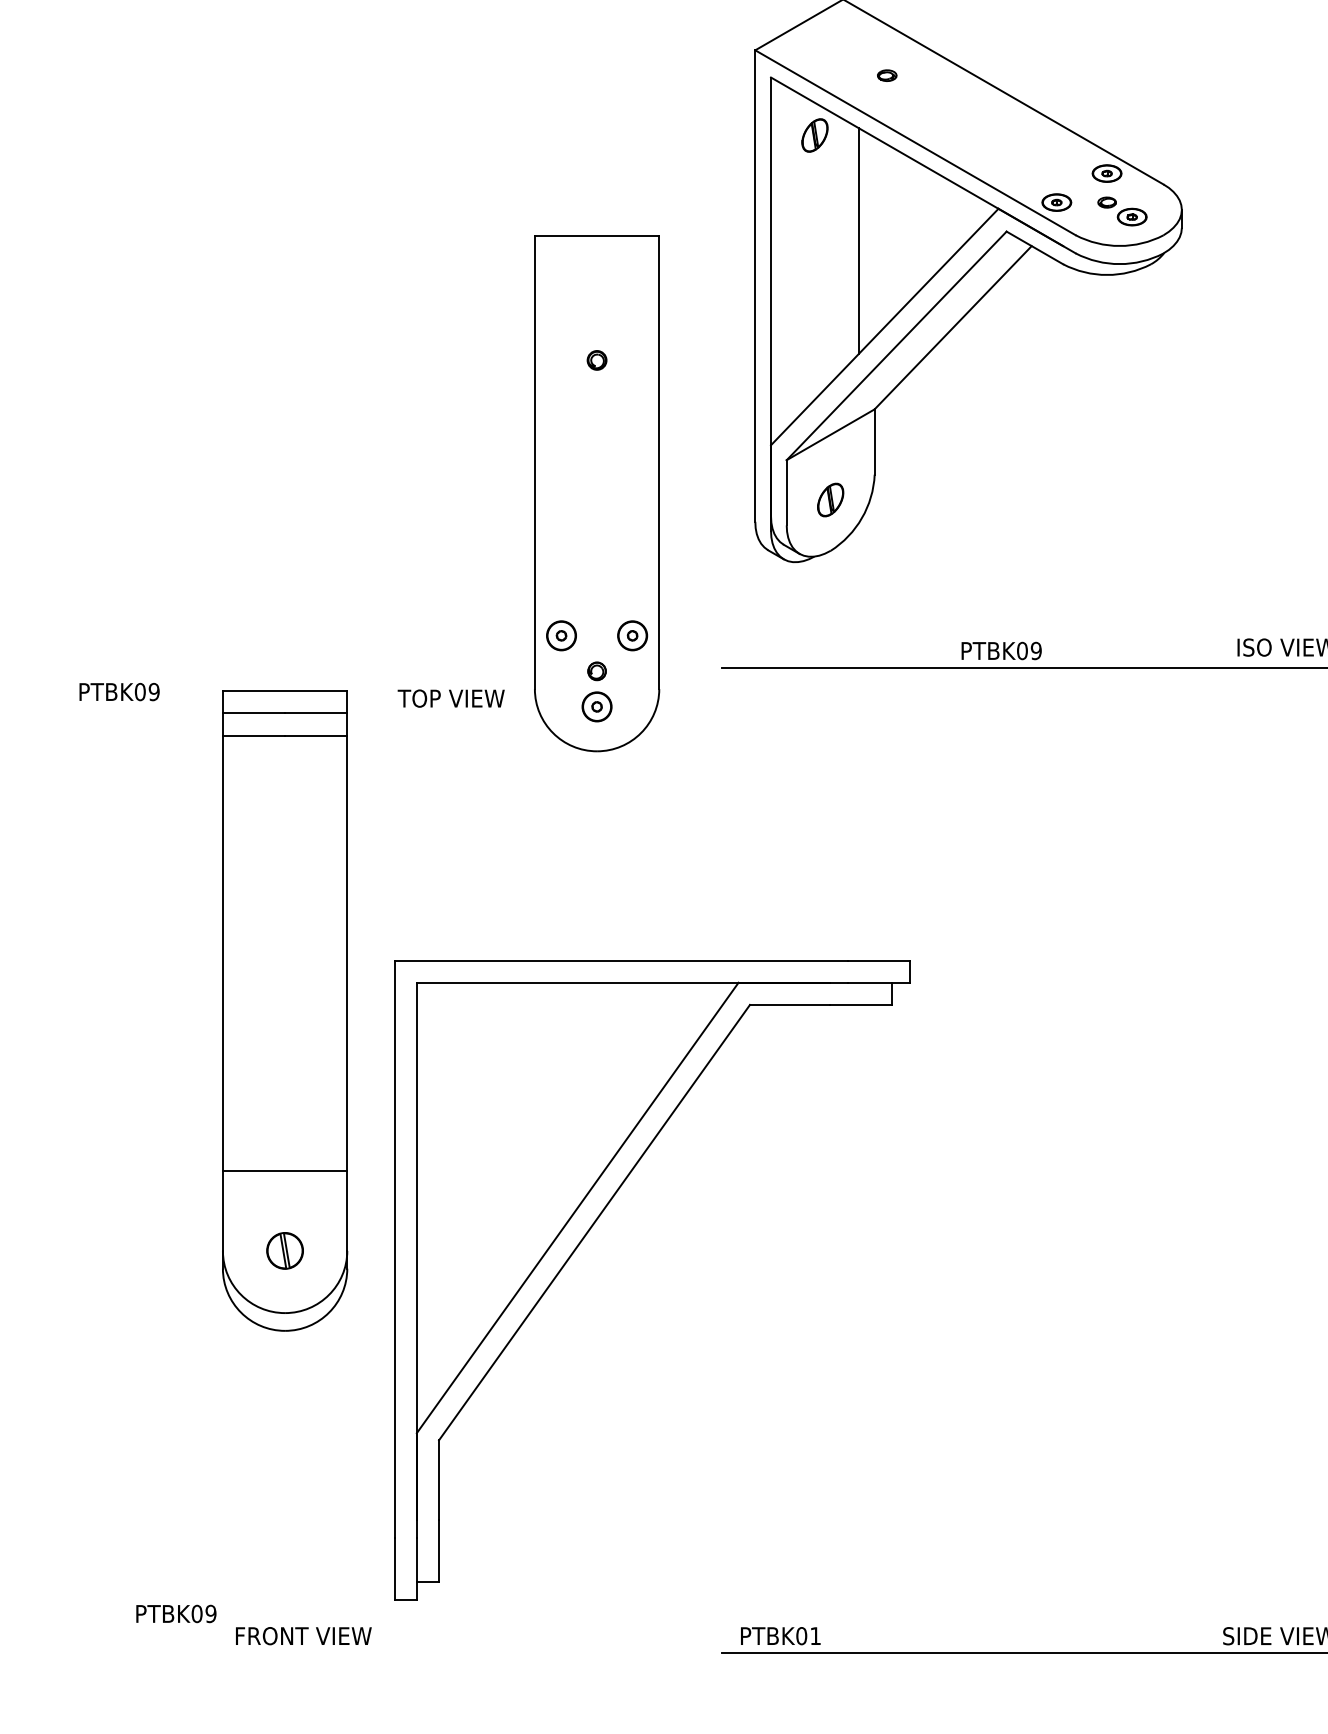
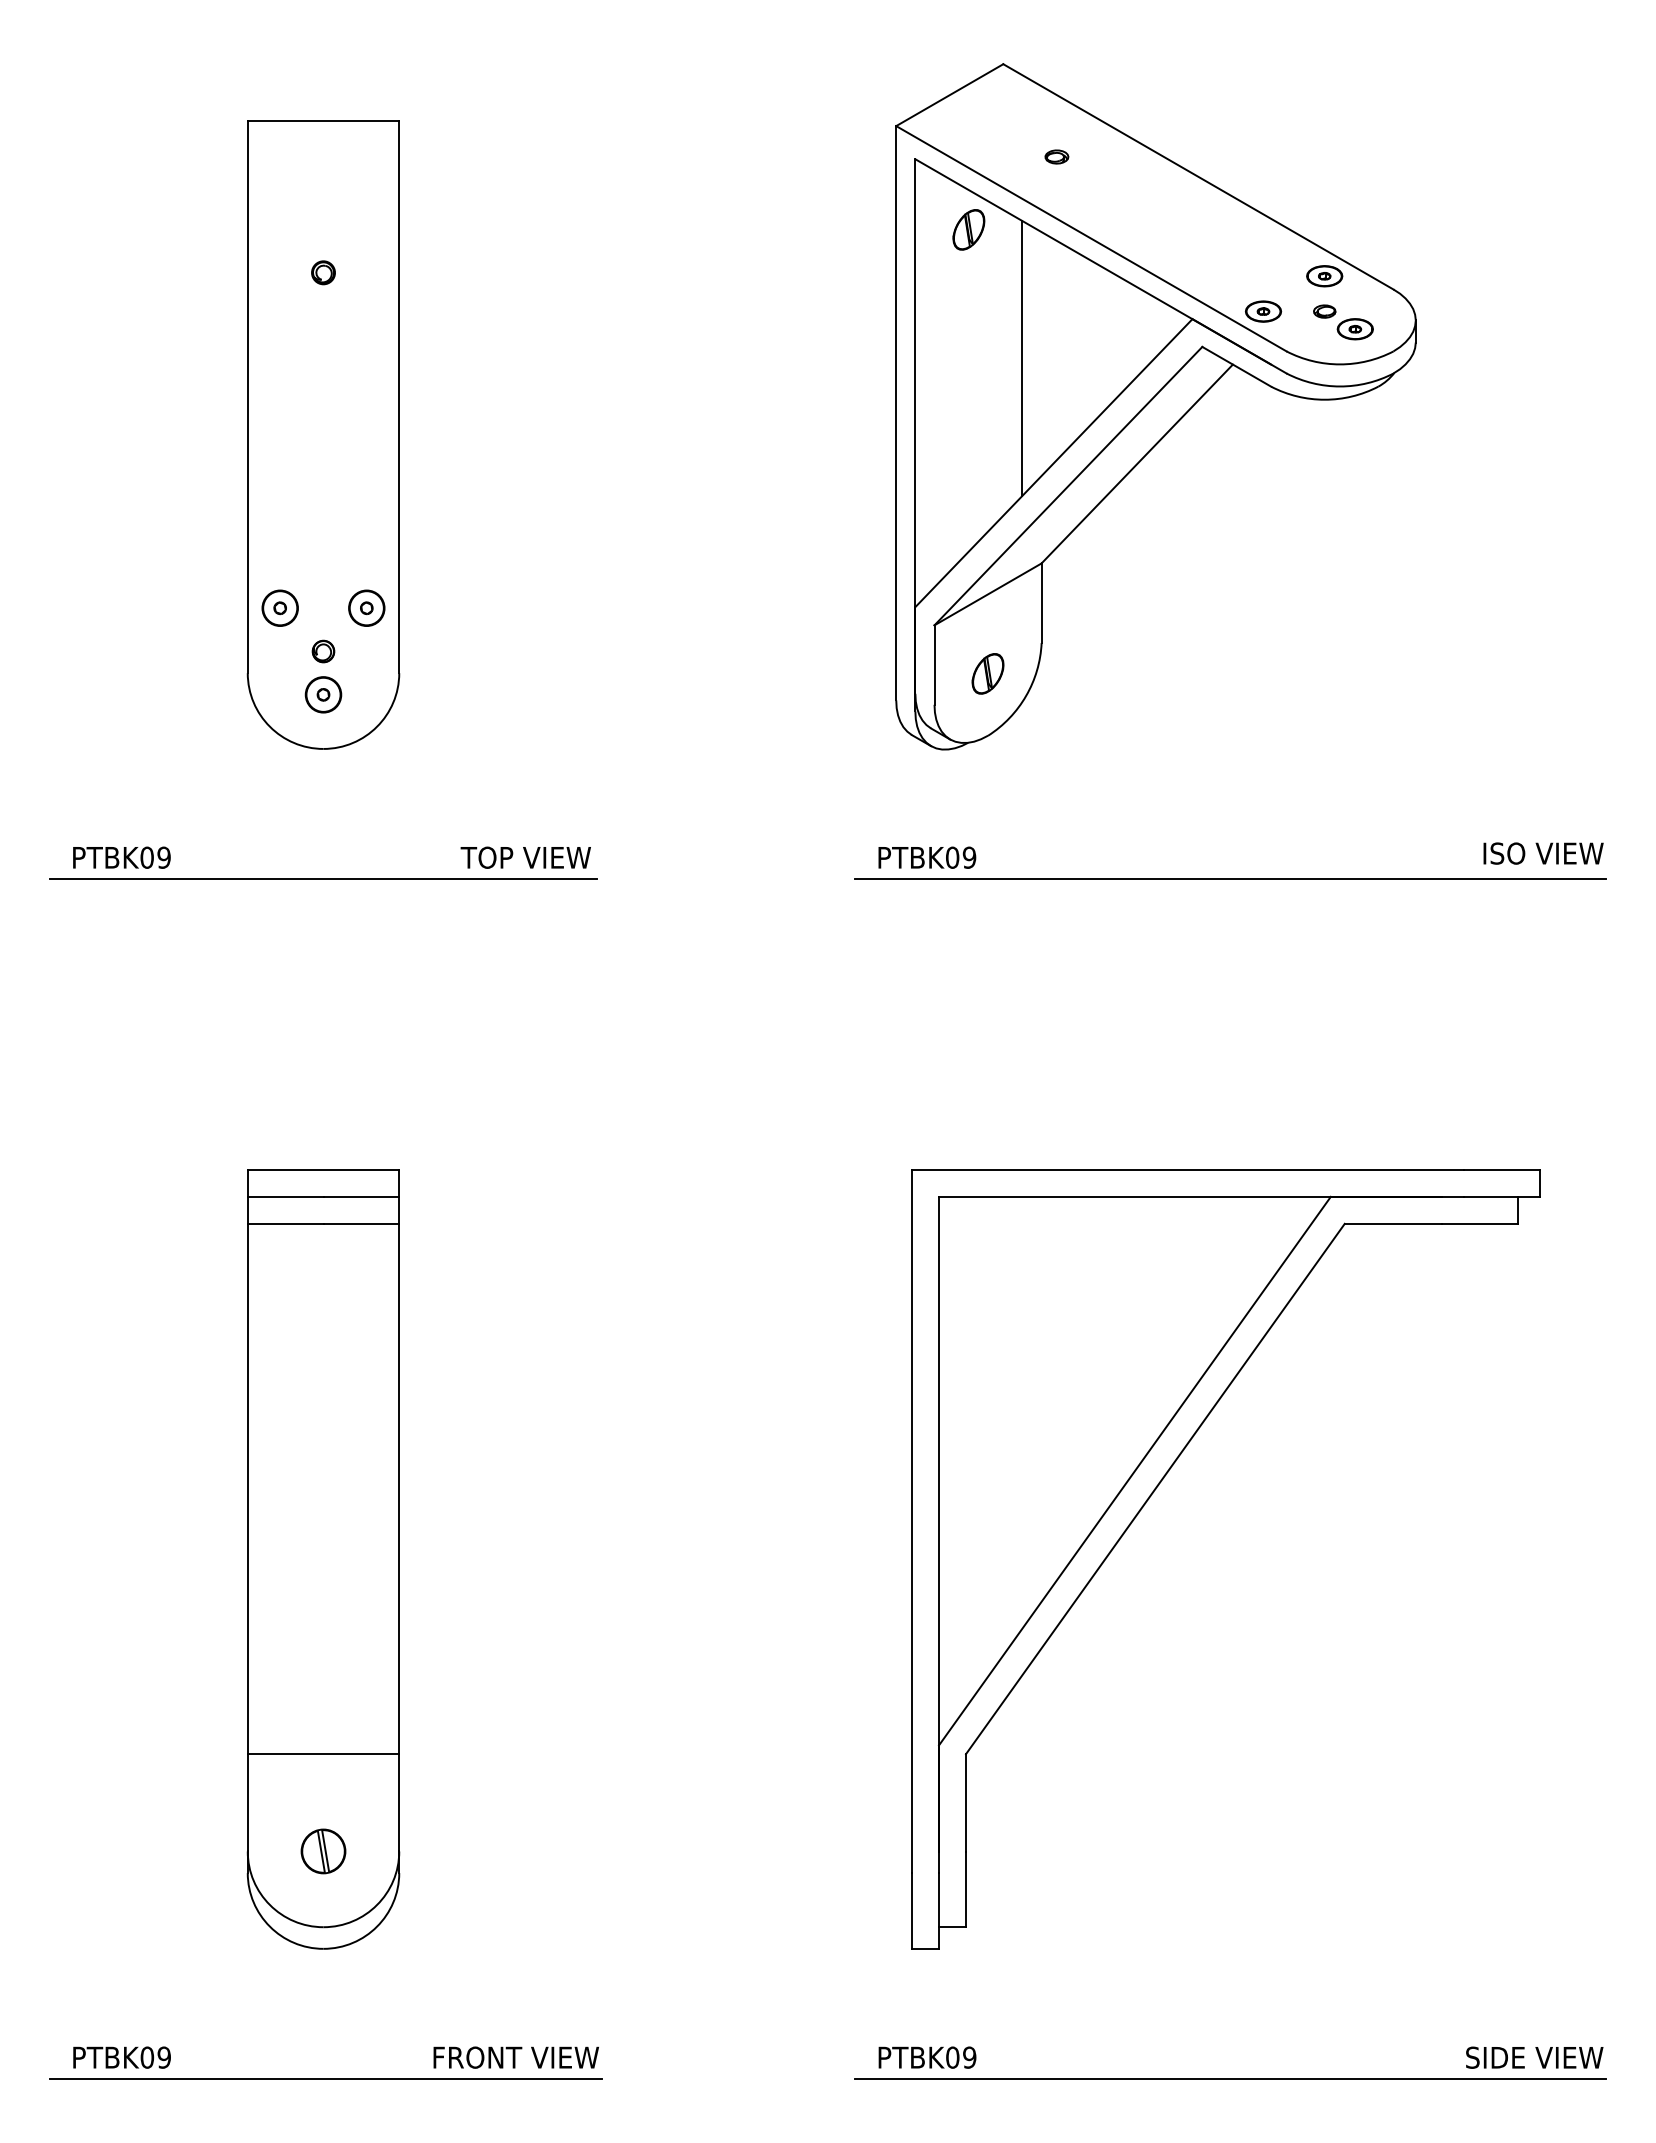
part: (597, 493) -> (323, 434), moved
text: (1001, 650) -> (927, 857), moved
line: (285, 668) -> (323, 878), added
text: (119, 691) -> (121, 857), moved
text: (450, 698) -> (525, 857), moved
part: (285, 1011) -> (323, 1559), moved
part: (585, 1236) -> (1144, 1506), moved
text: (175, 1613) -> (121, 2057), moved
text: (303, 1635) -> (515, 2057), moved
text: (815, 1635) -> (969, 2057), PTBK01 -> PTBK09
line: (286, 1653) -> (325, 2078), added

